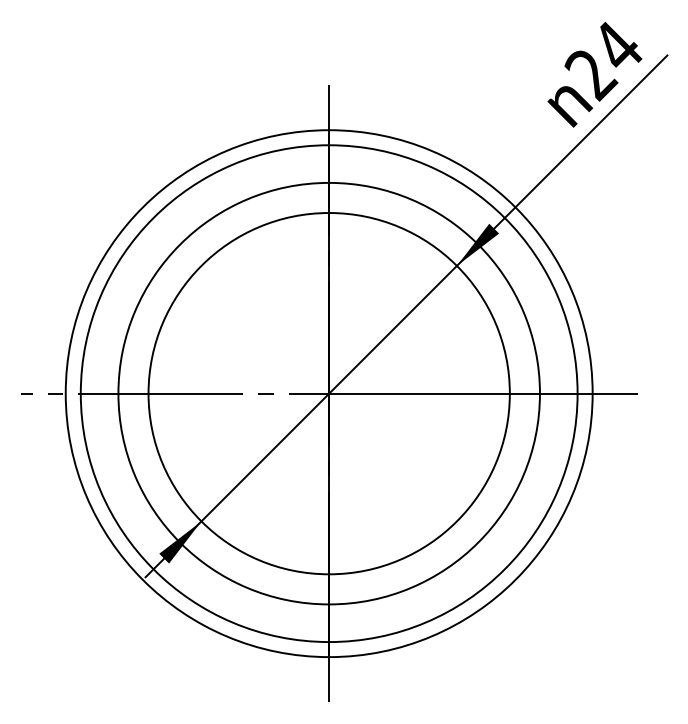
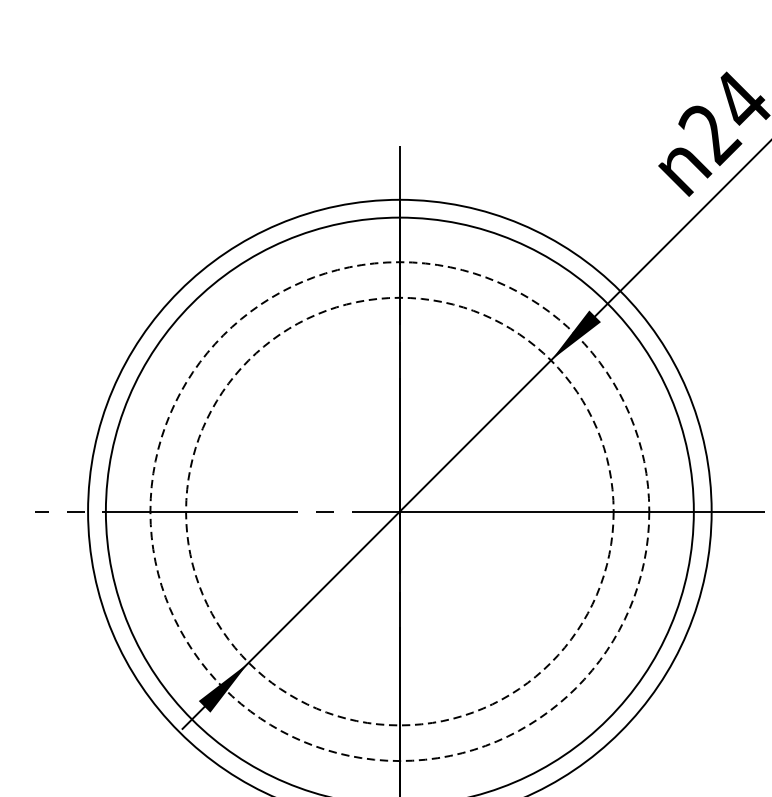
circle: (328, 393) -> (399, 511), solid -> dashed
circle: (328, 393) -> (399, 511), solid -> dashed

